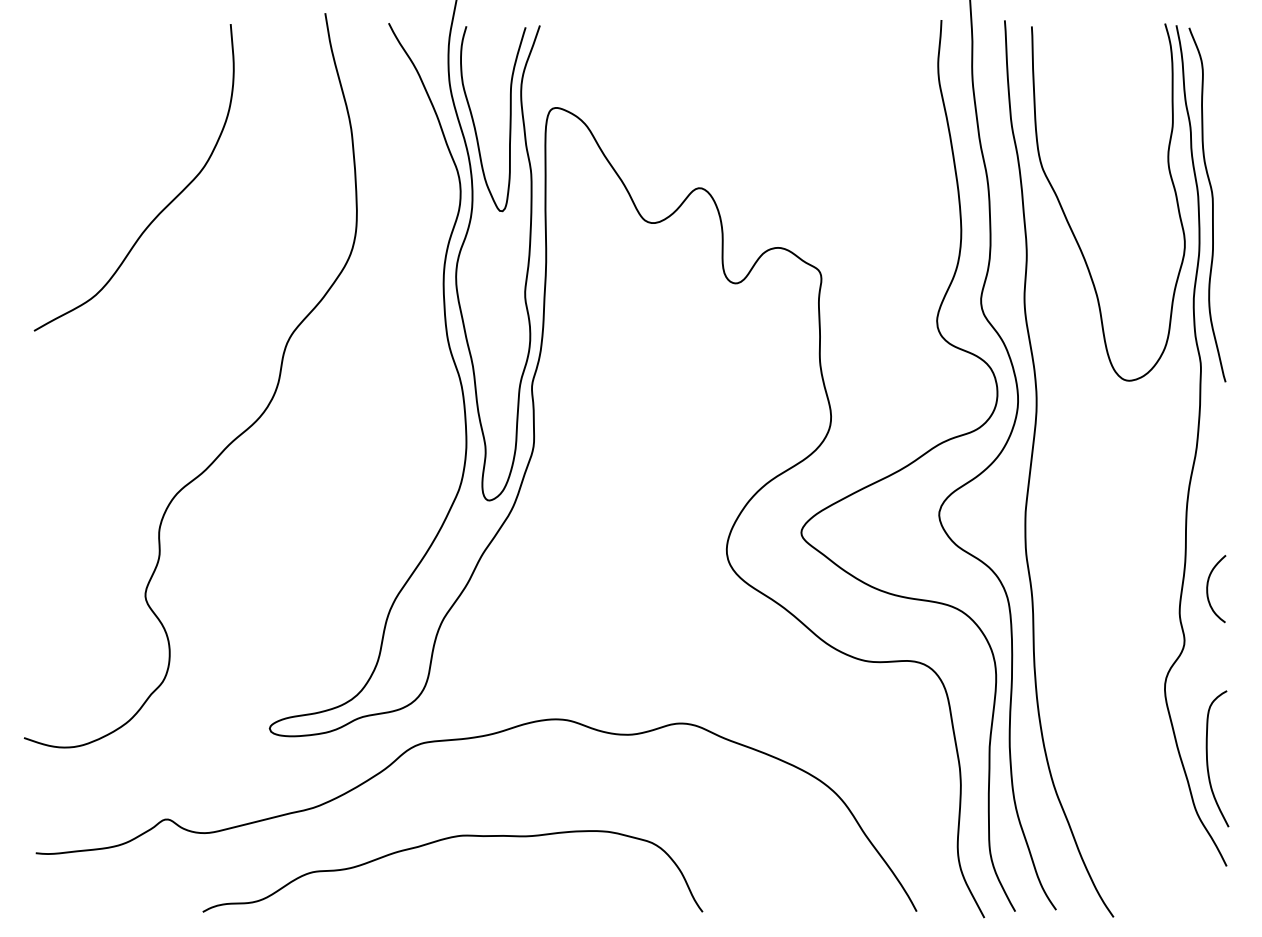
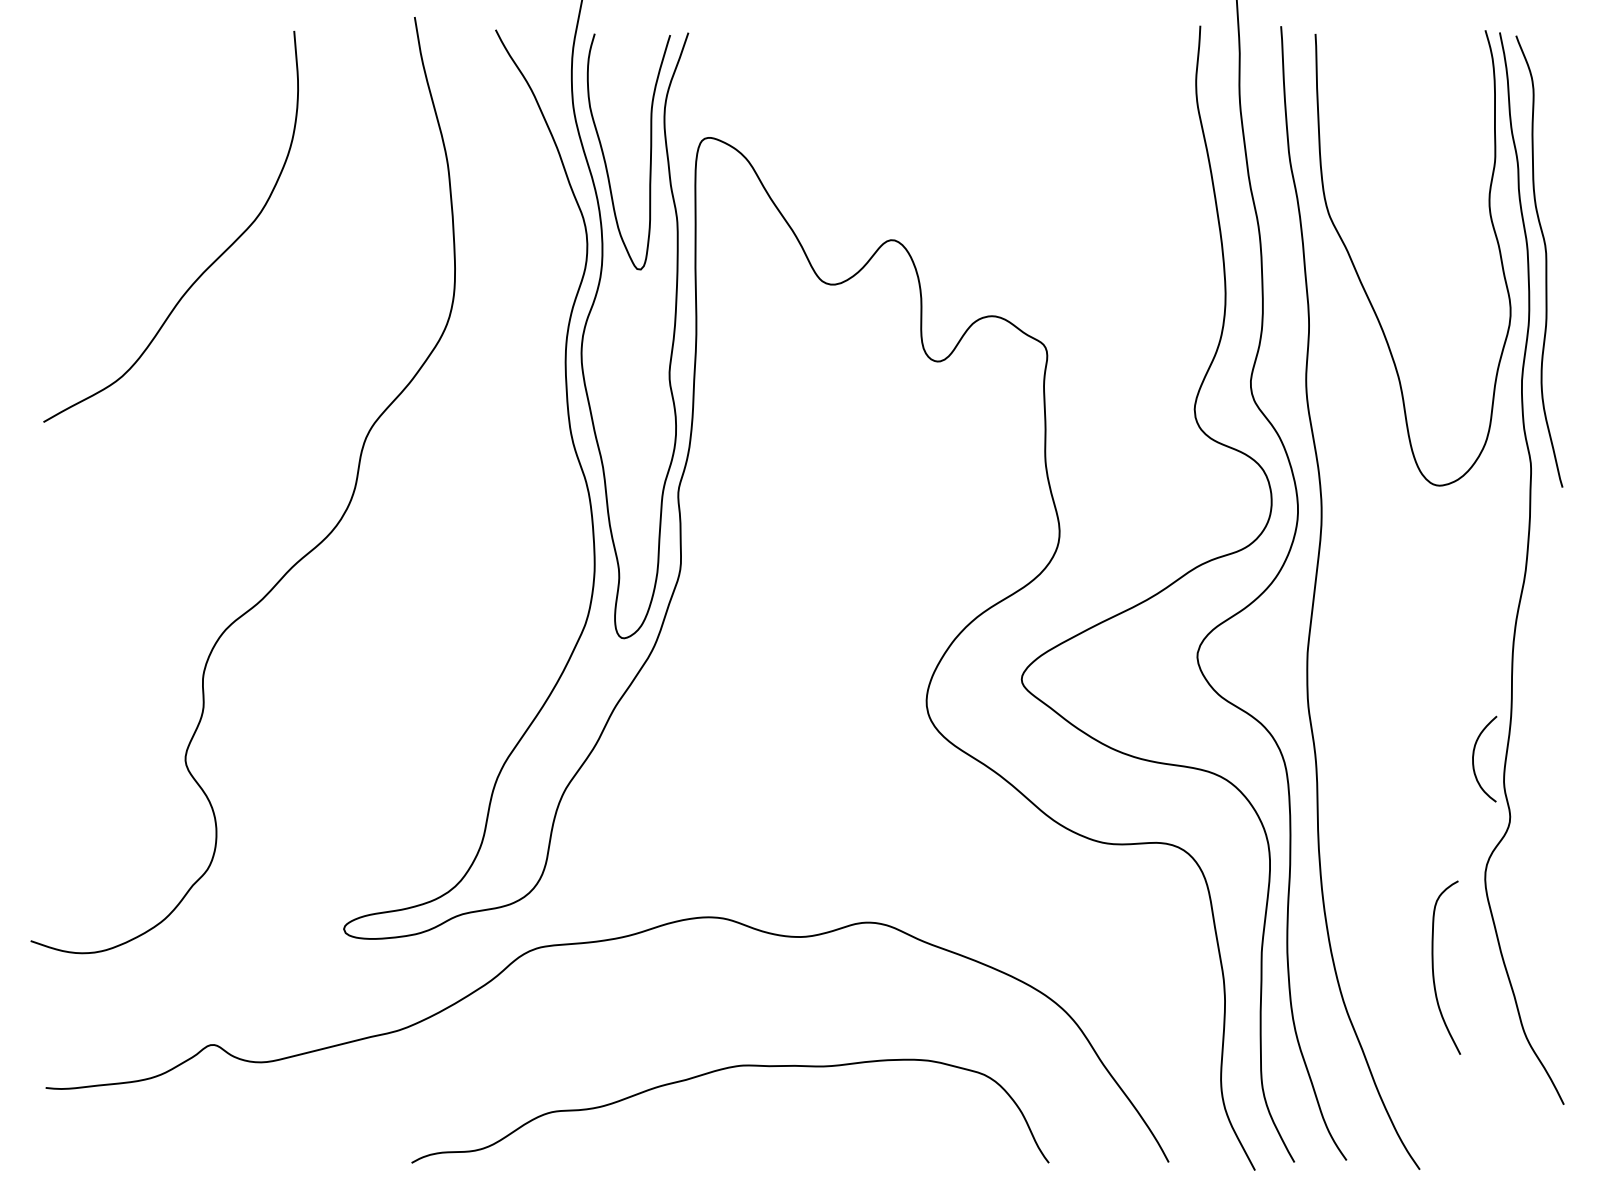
curve: (1208, 586) -> (1474, 755), moved
curve: (1207, 758) -> (1433, 967), moved
curve: (446, 839) -> (722, 1070), moved

